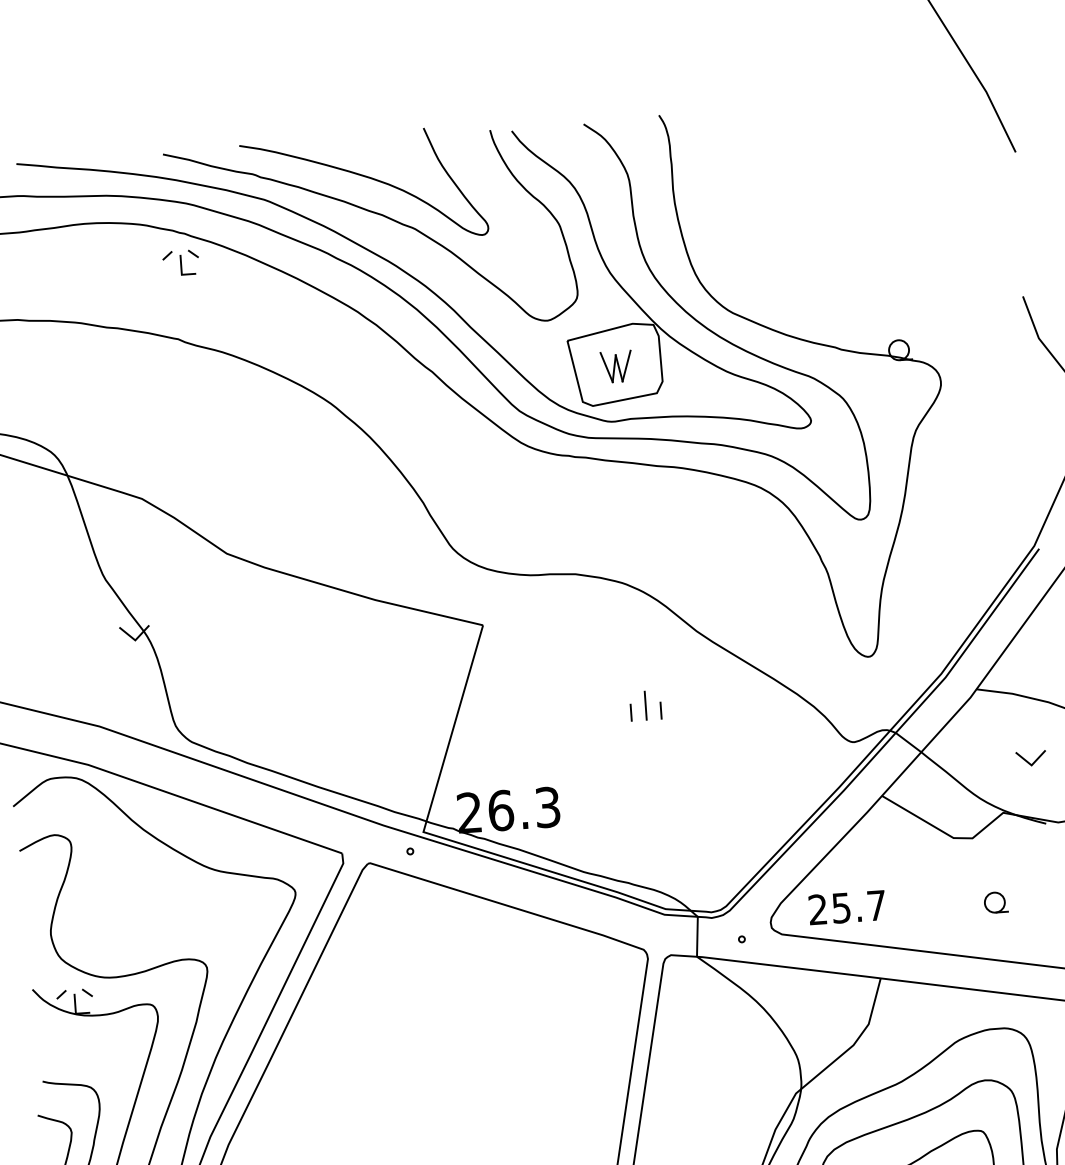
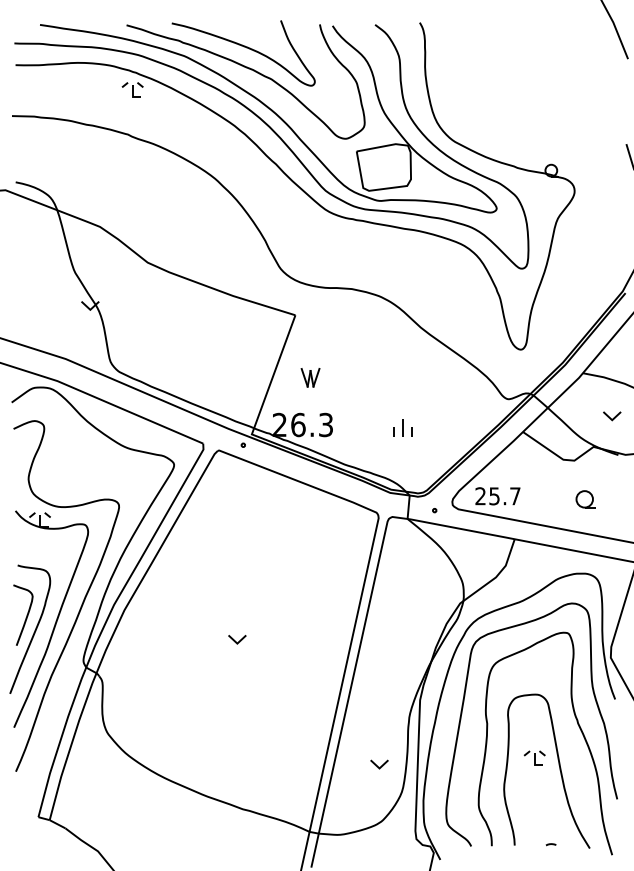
part: (616, 366) -> (310, 377), moved
part: (645, 704) -> (402, 427), moved
part: (995, 902) -> (585, 499), size x1.4

